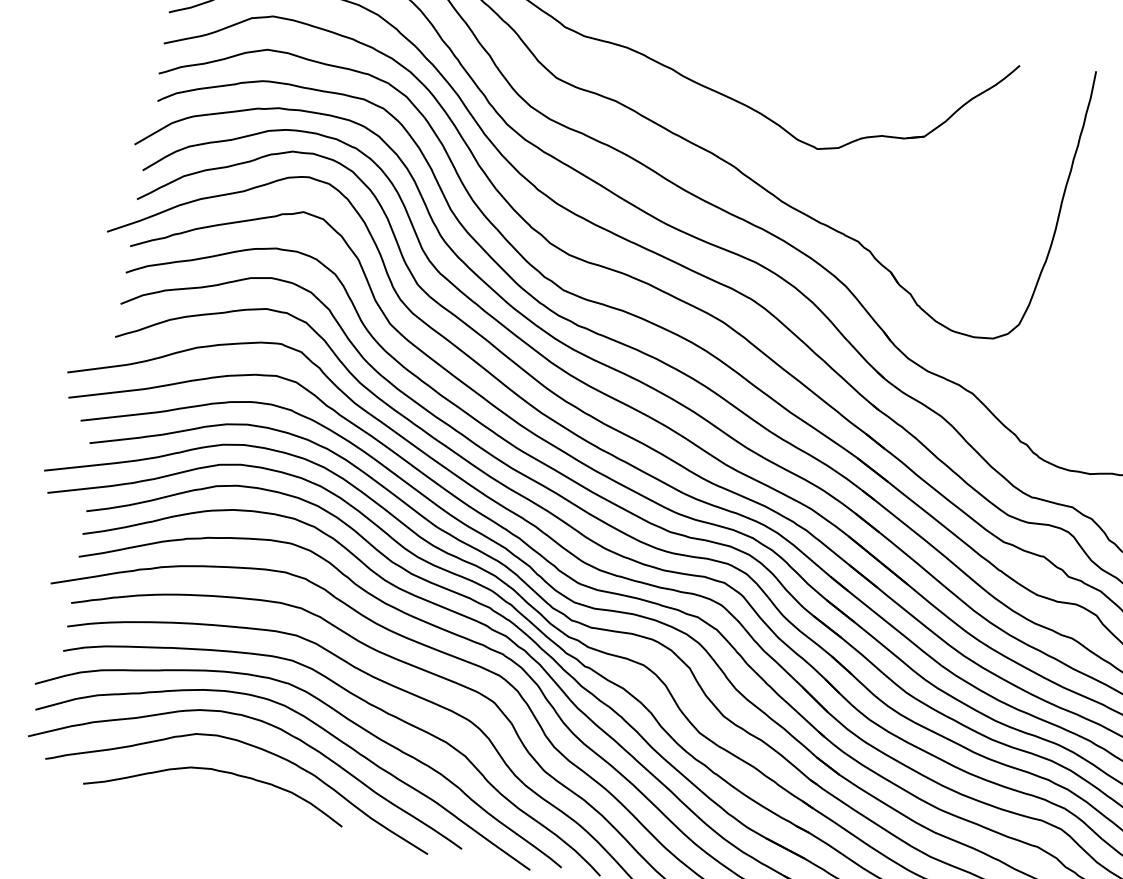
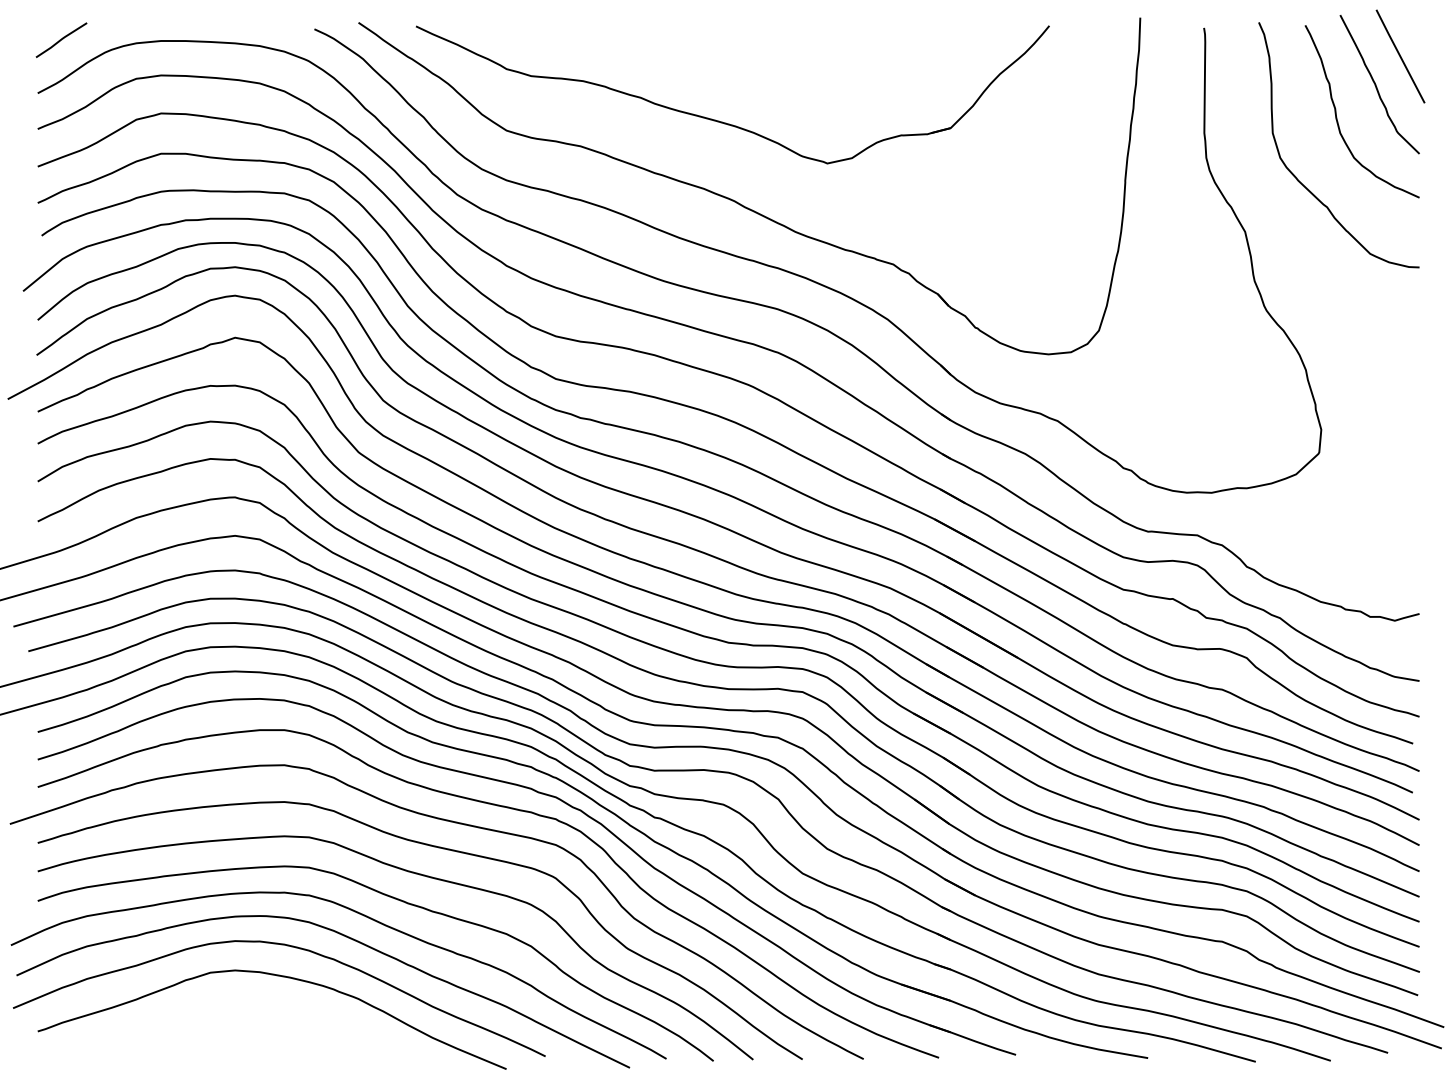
curve: (218, 771) -> (243, 1012), removed

